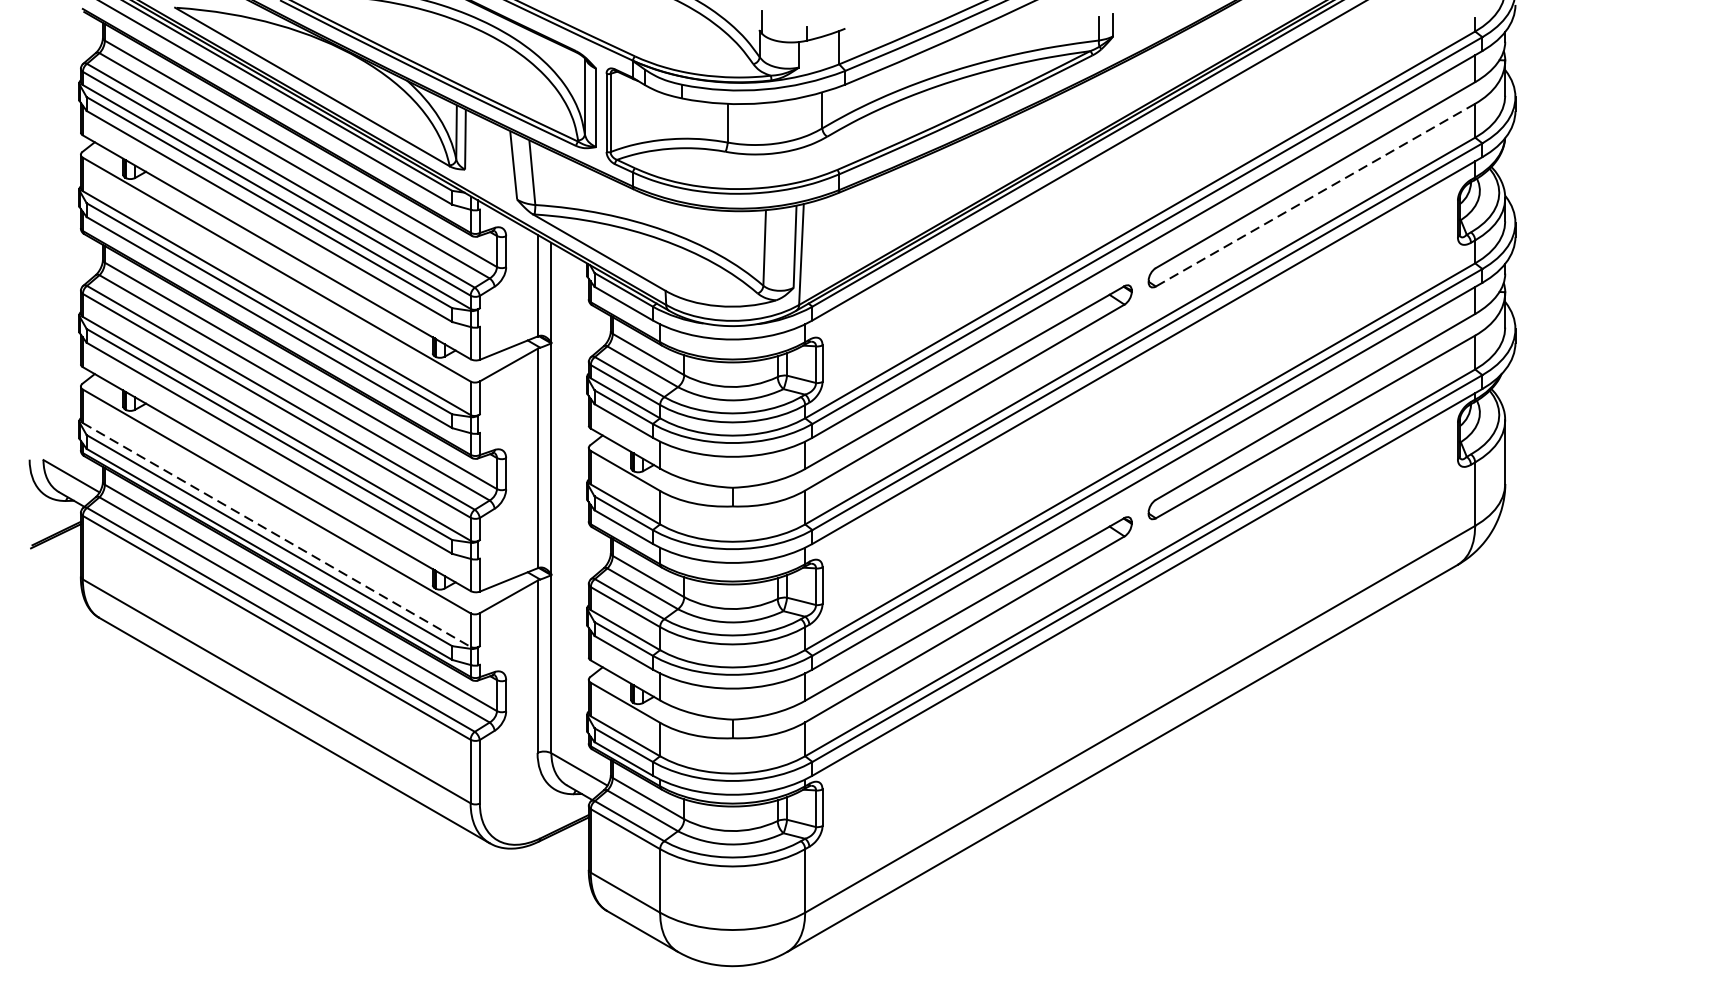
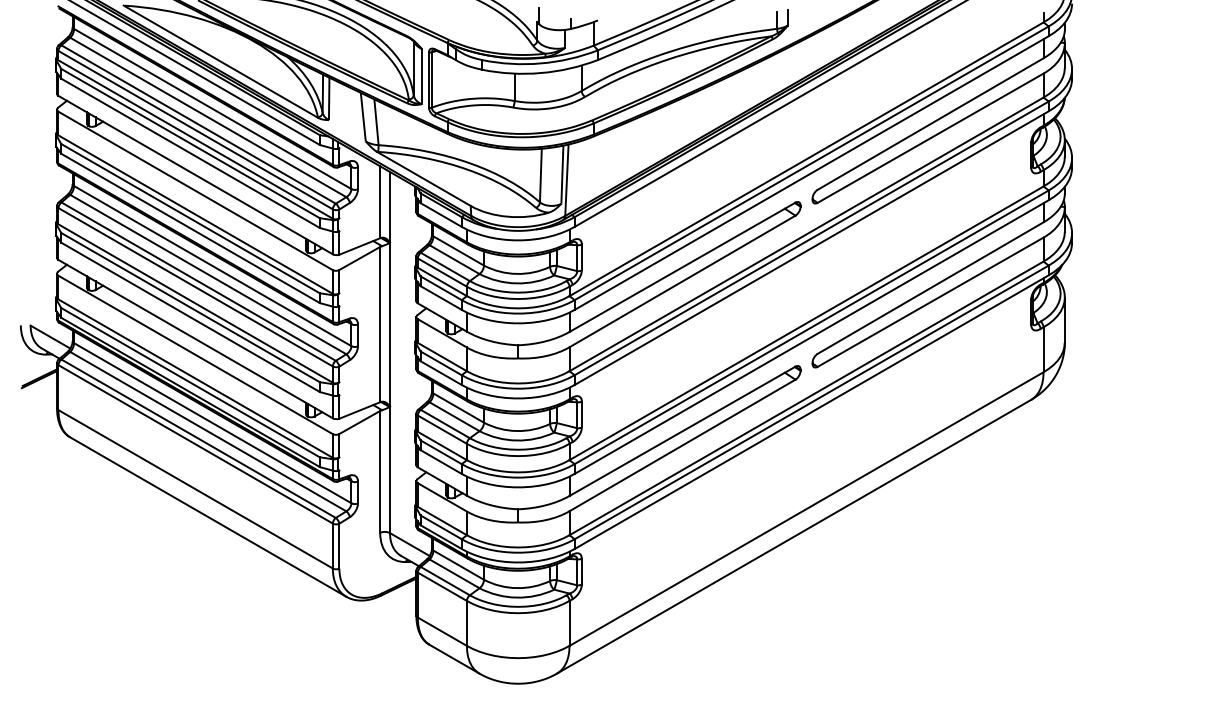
line: (1315, 195) -> (930, 138), dashed -> solid
line: (277, 534) -> (196, 378), dashed -> solid

